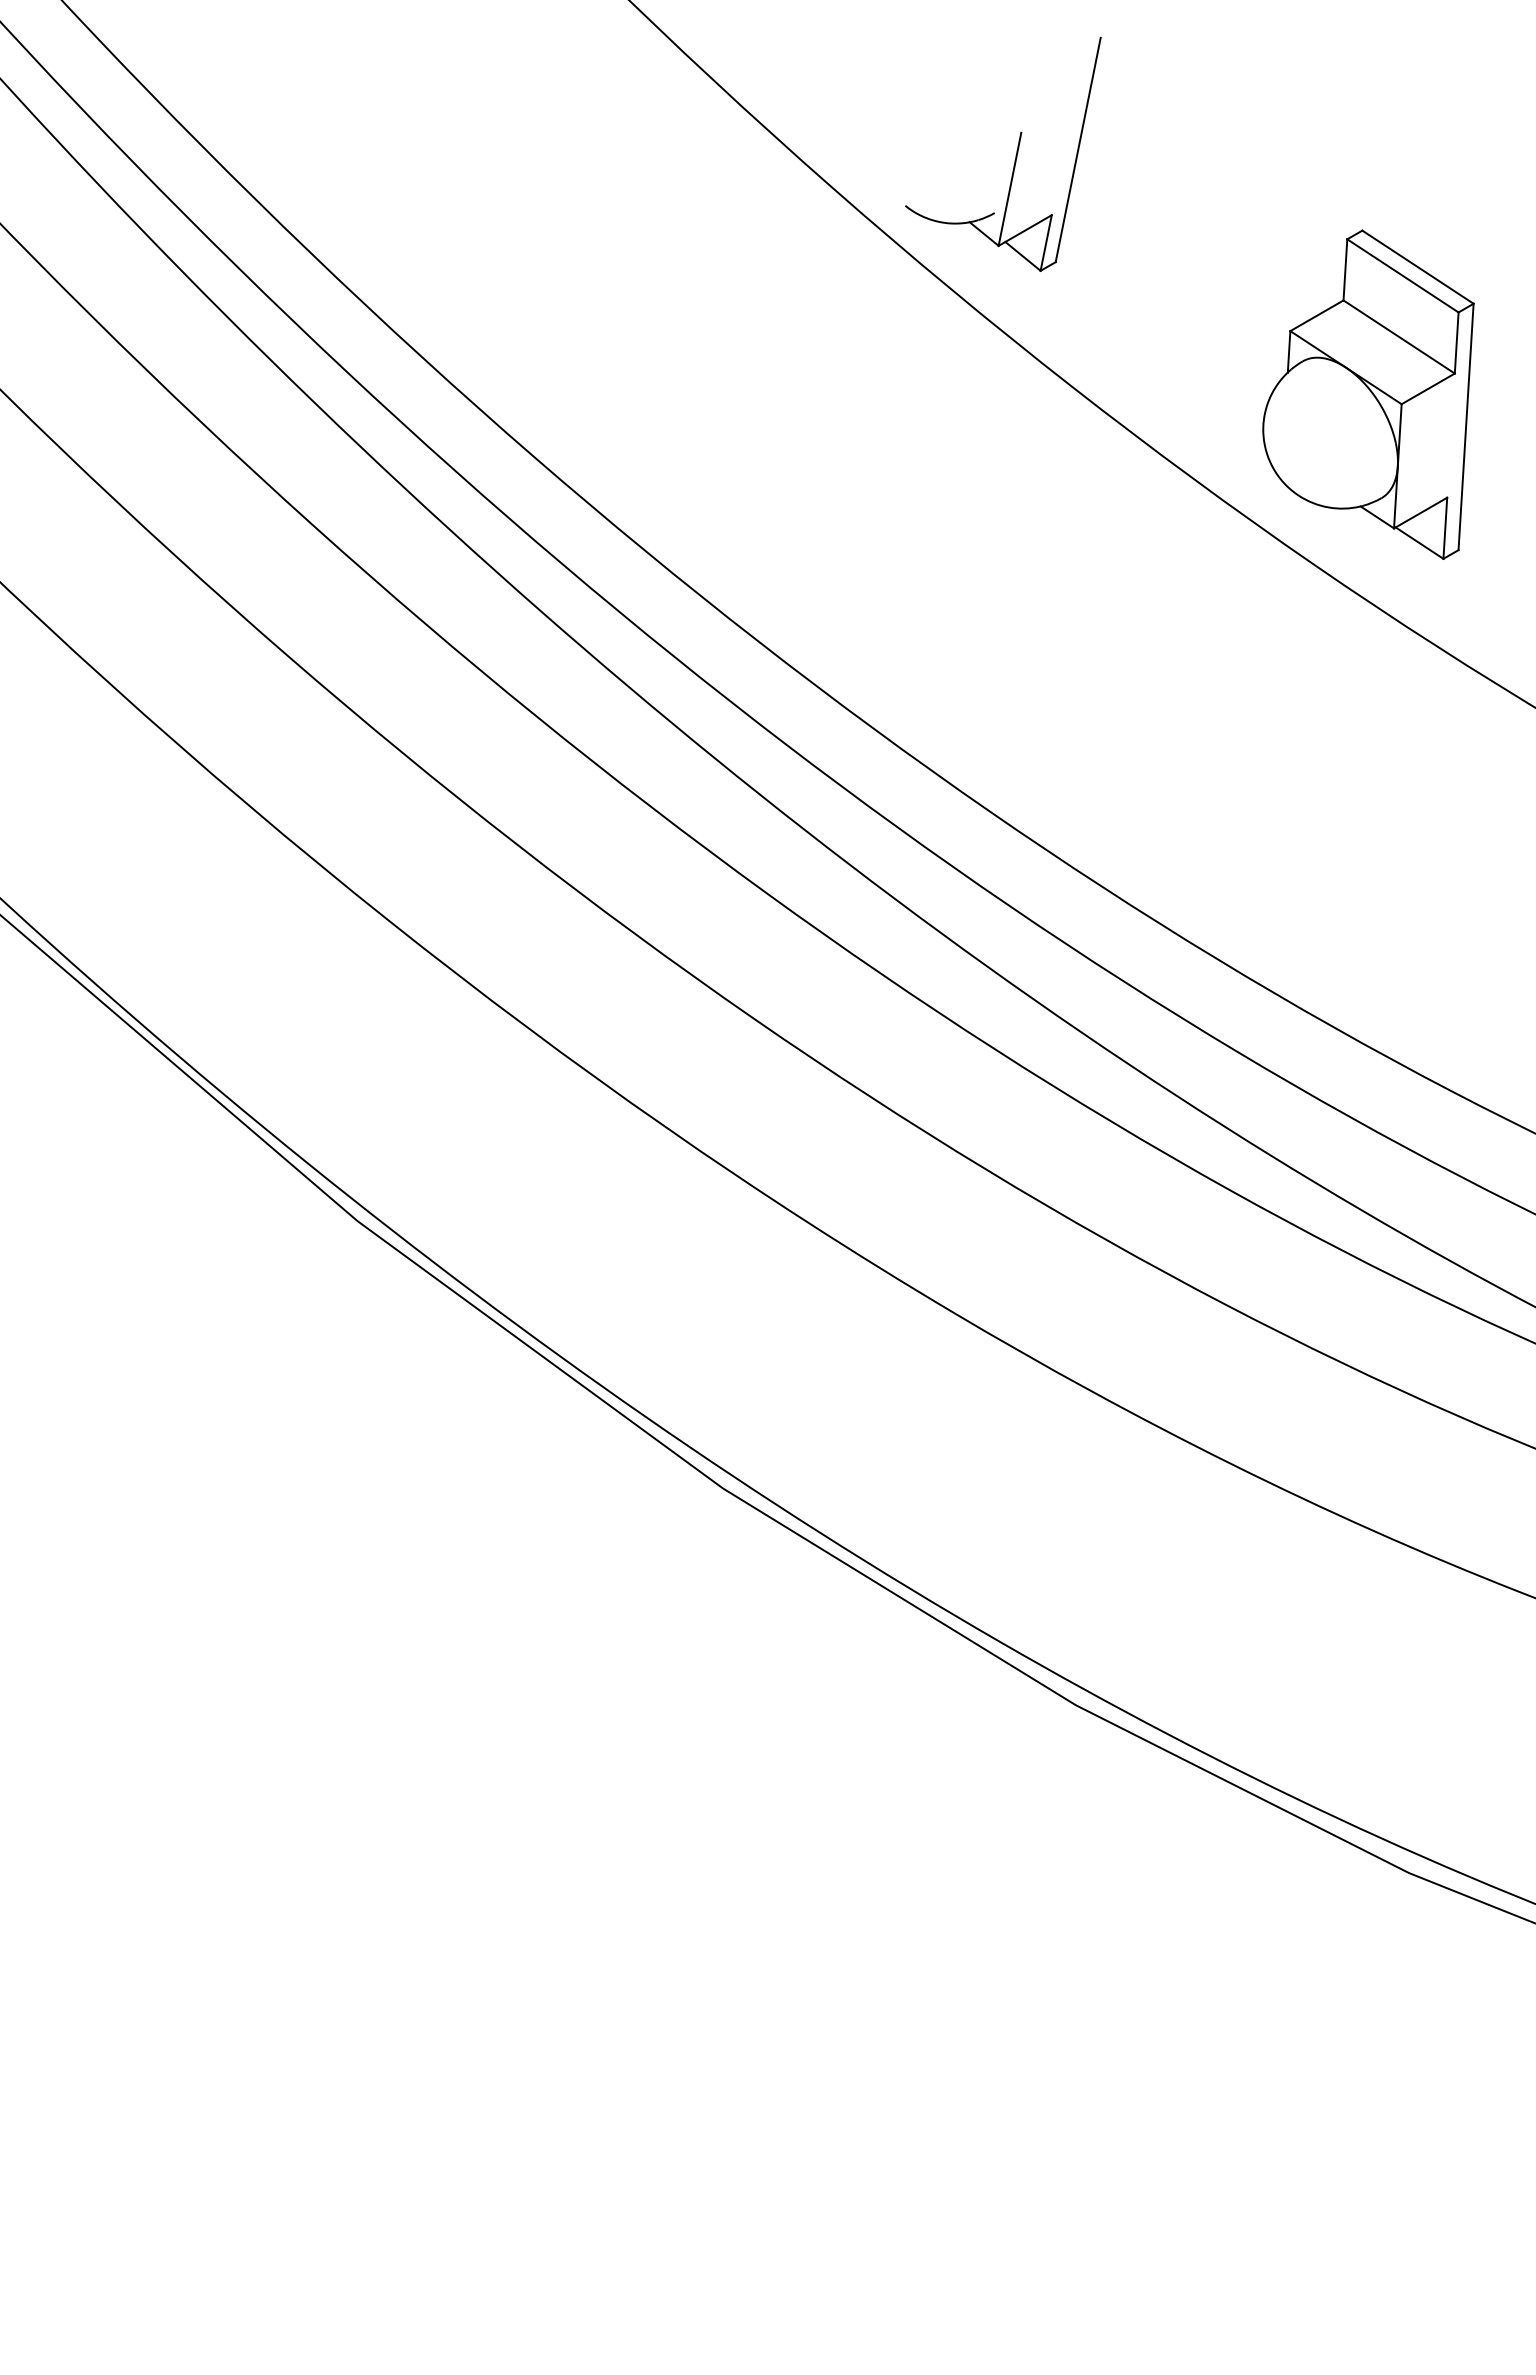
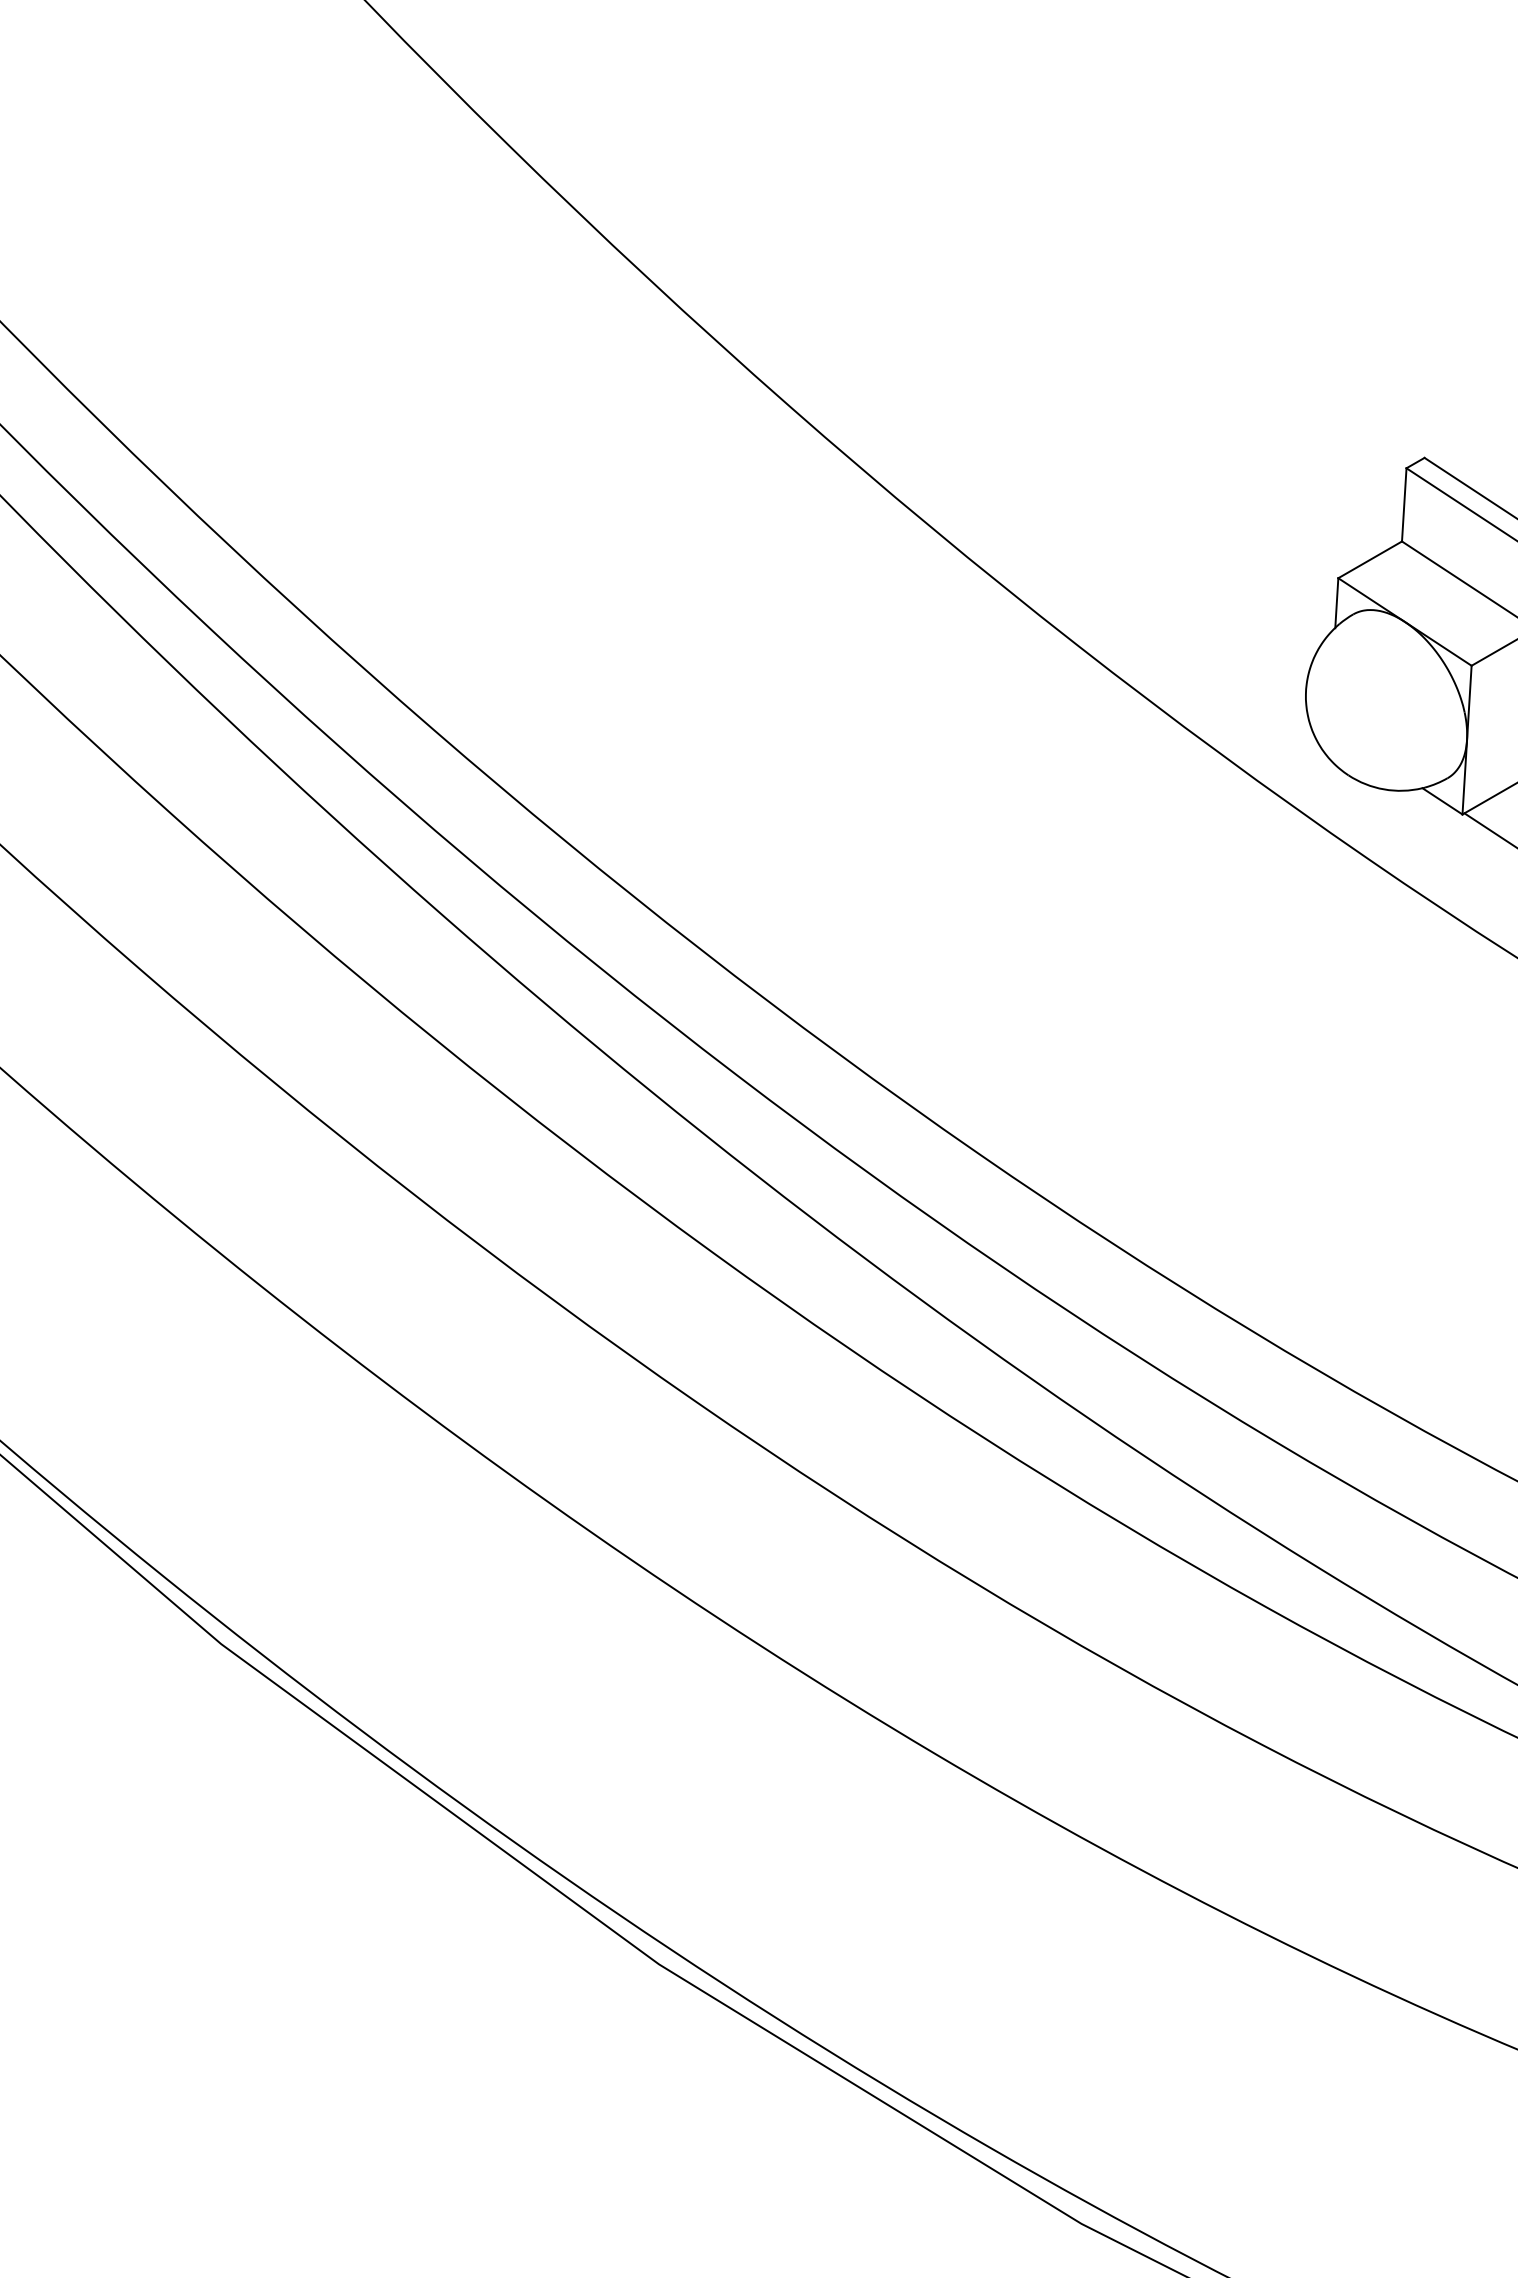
part: (1015, 155) -> (1009, 367), removed

